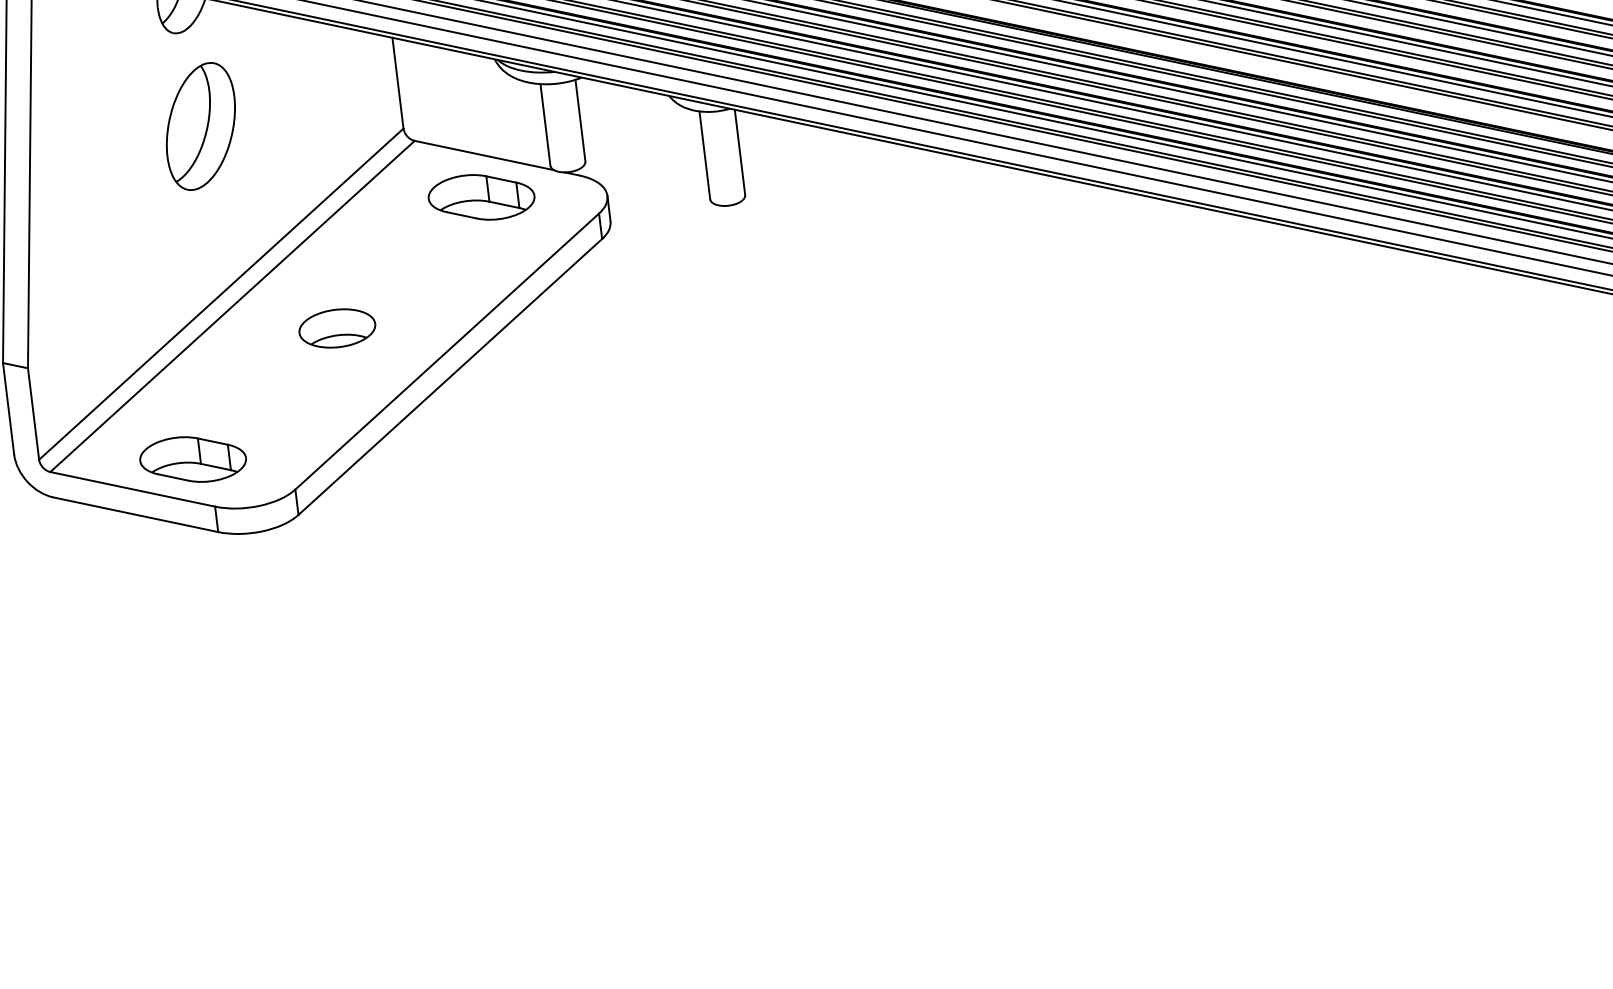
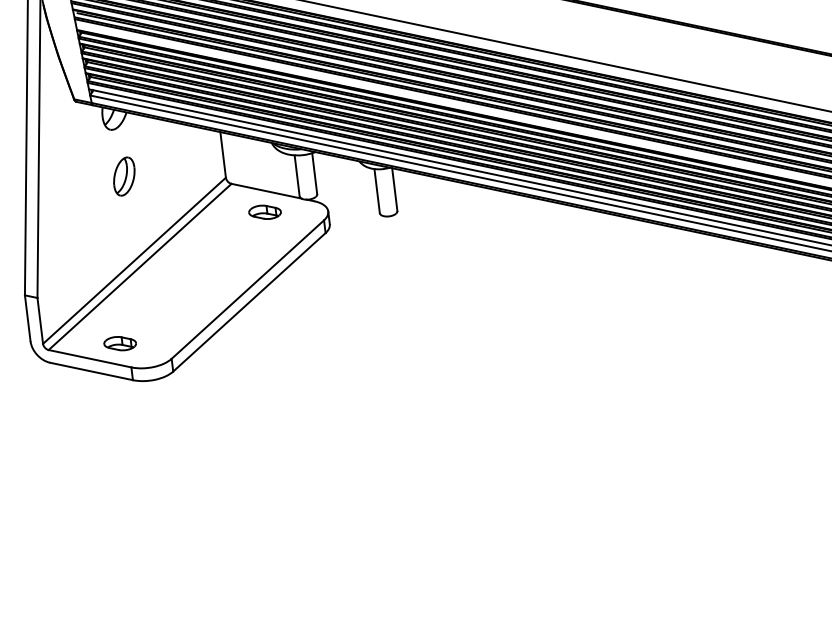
part: (201, 126) -> (124, 176), size x0.6
part: (480, 197) -> (264, 212), size x0.6
part: (336, 327) -> (192, 277), removed
part: (191, 458) -> (119, 343), size x0.6

